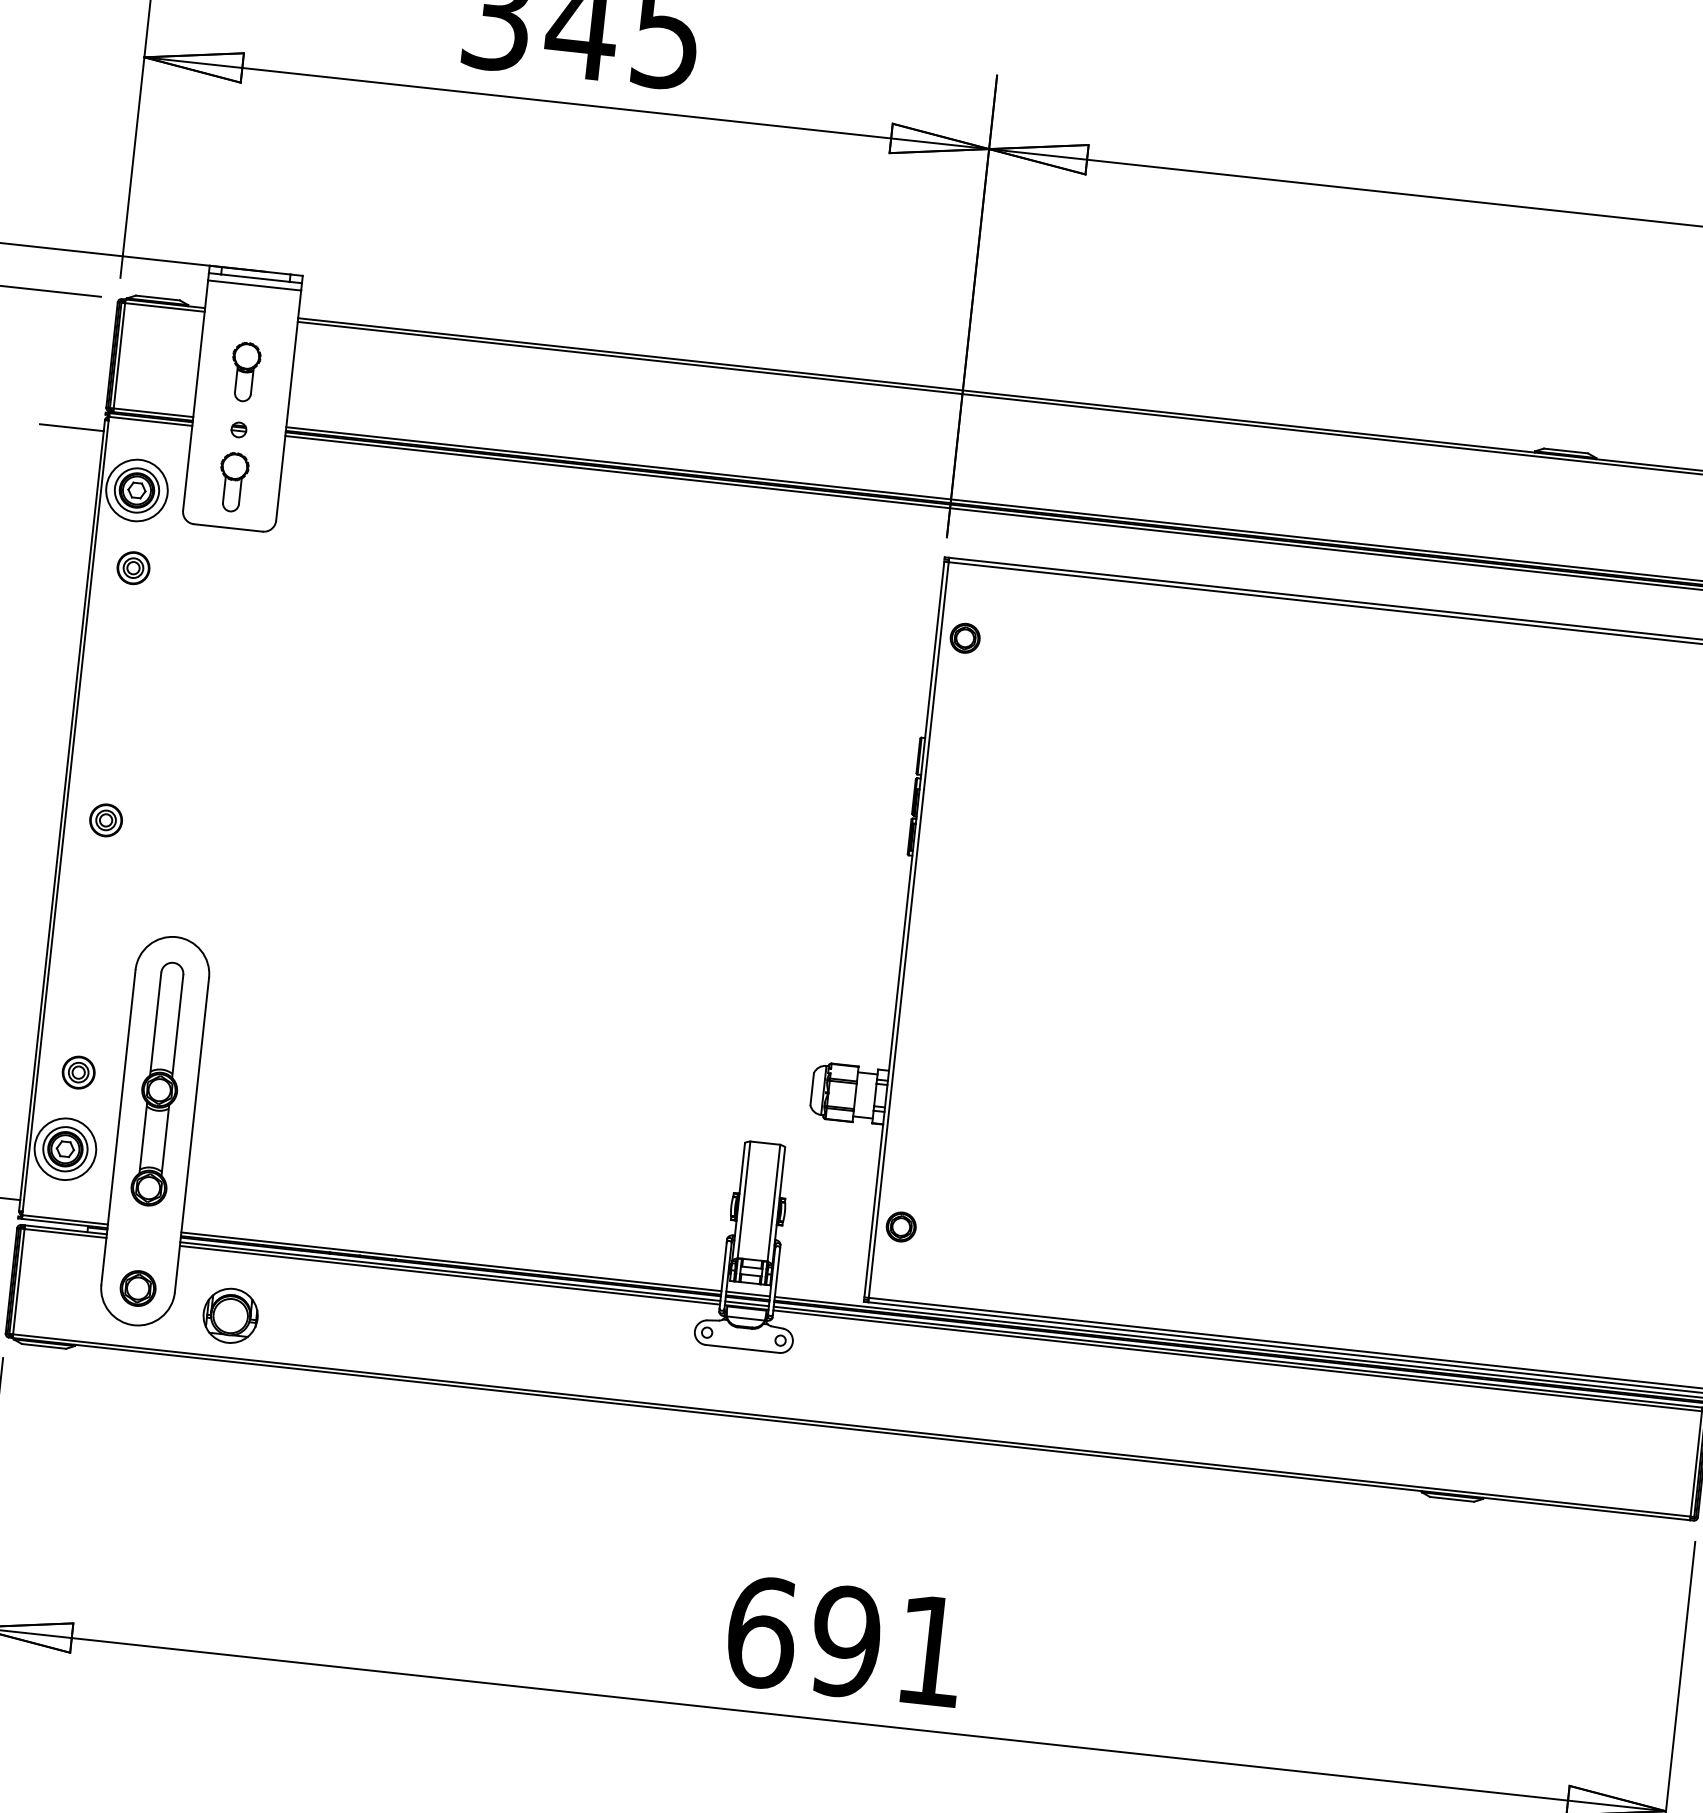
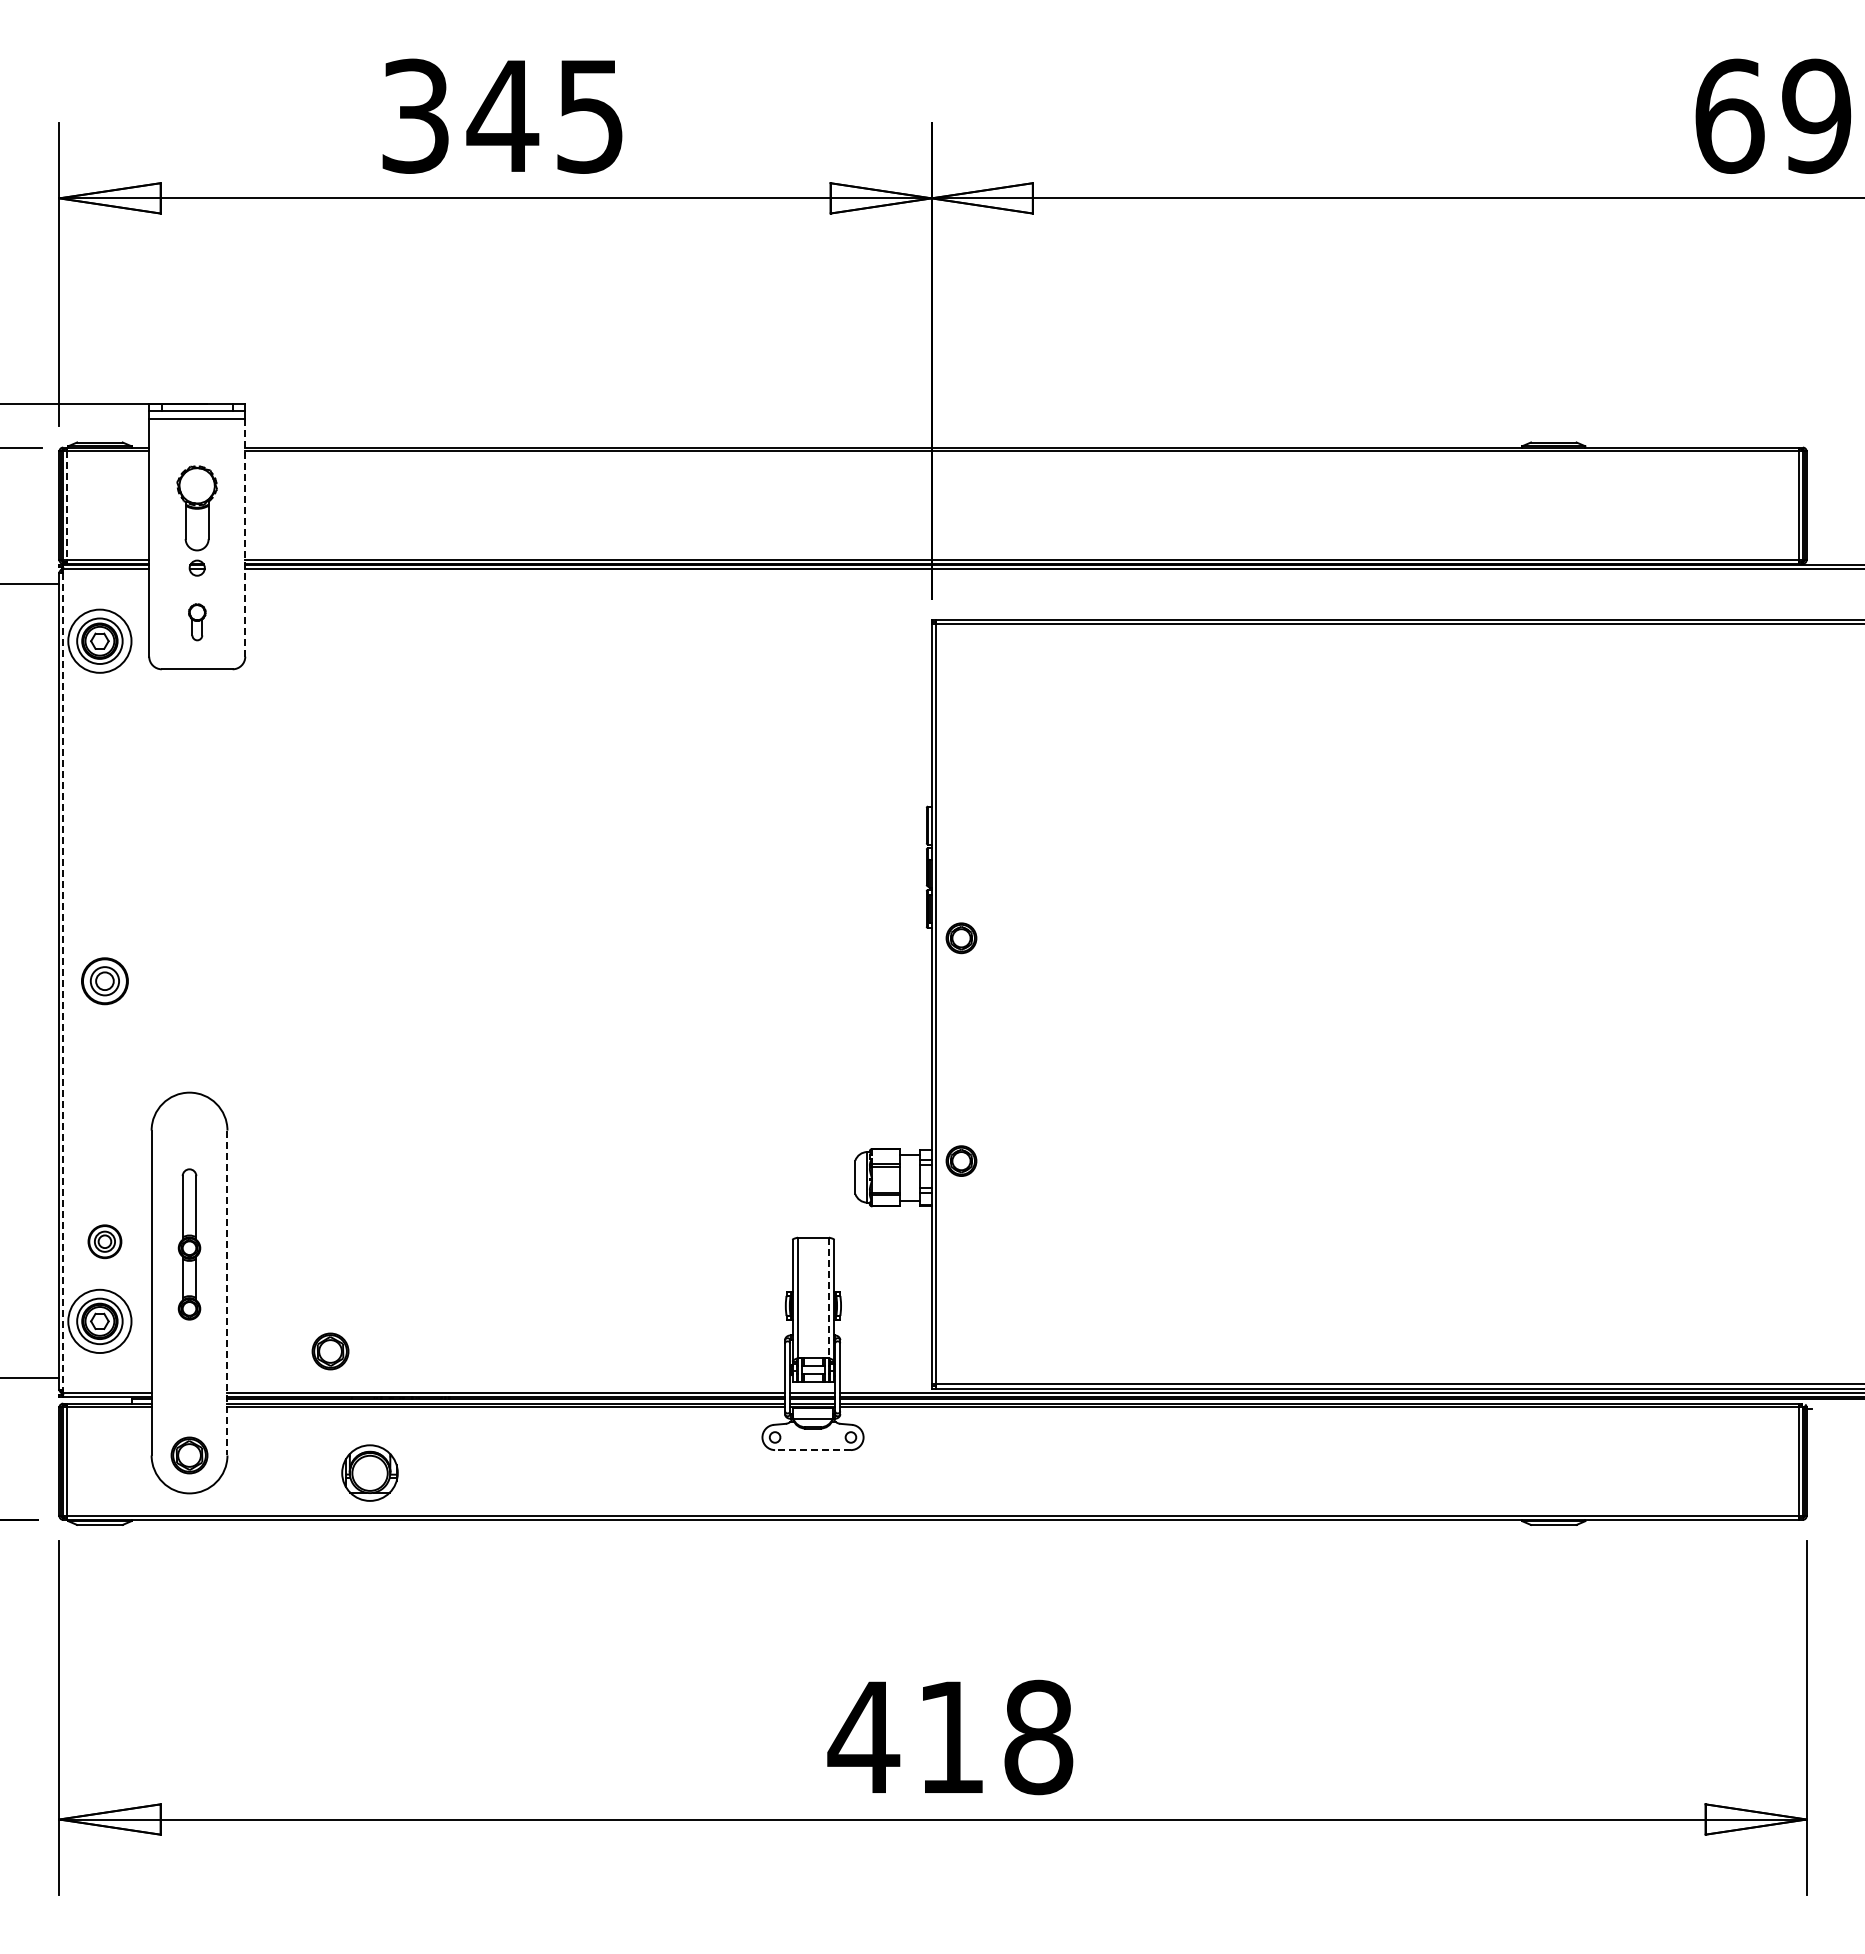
line: (119, 356) -> (67, 506), solid -> dashed
part: (245, 372) -> (197, 508), size x1.4
line: (288, 405) -> (245, 537), solid -> dashed
part: (233, 482) -> (197, 622), size x0.6
part: (133, 567) -> (104, 720), removed
part: (965, 638) -> (961, 938), moved
line: (65, 816) -> (63, 981), solid -> dashed
part: (105, 820) -> (104, 981), size x1.4
part: (160, 1084) -> (189, 1244), size x0.6
line: (191, 1135) -> (227, 1293), solid -> dashed
part: (285, 1202) -> (330, 1351), added
line: (773, 1203) -> (828, 1298), solid -> dashed
part: (901, 1226) -> (961, 1160), moved
part: (230, 1315) -> (369, 1472), moved
line: (742, 1349) -> (813, 1450), solid -> dashed
text: (845, 1641) -> (950, 1737), 691 -> 418

